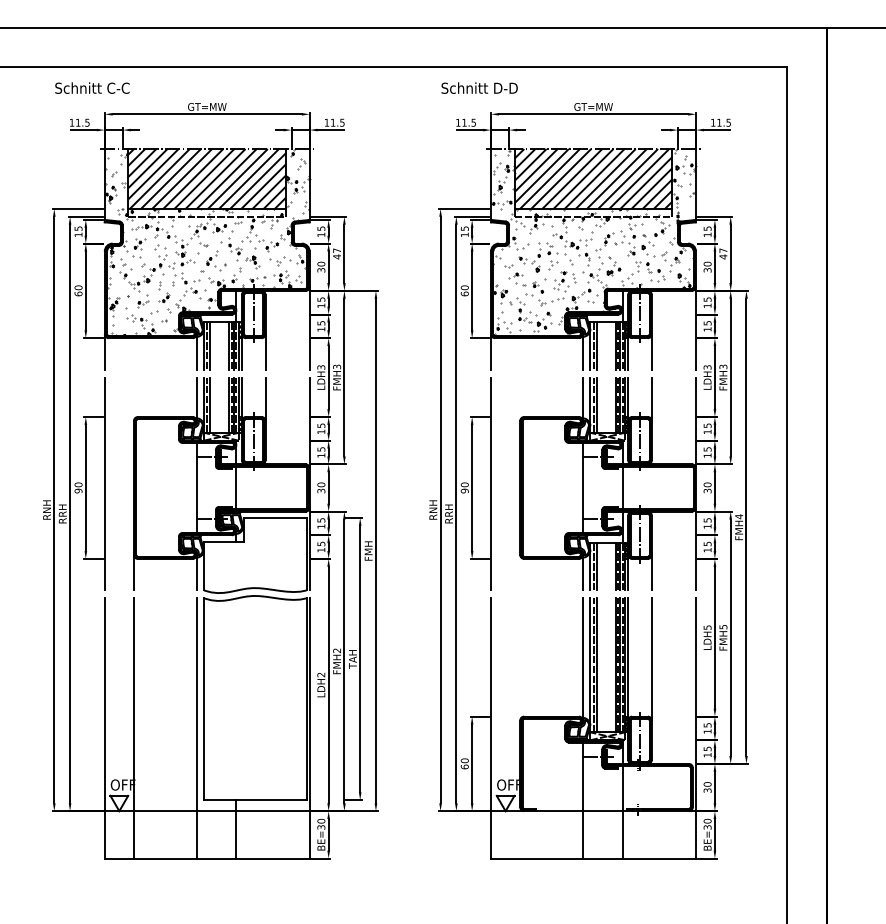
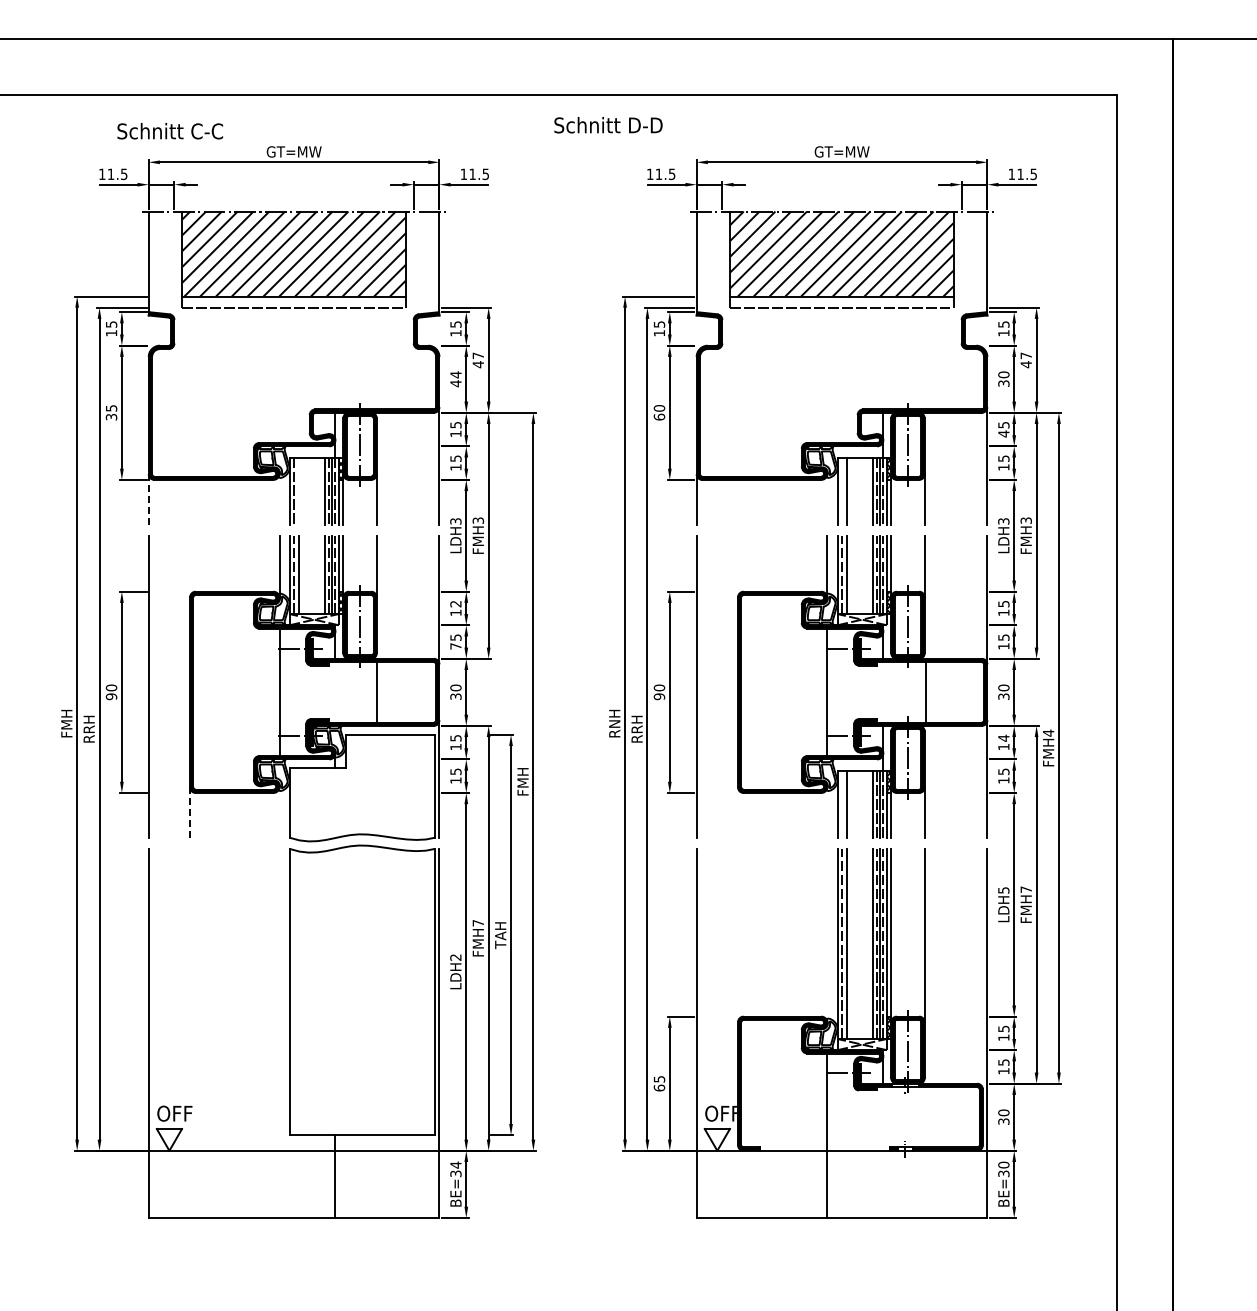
text: (91, 88) -> (169, 131), moved
text: (479, 88) -> (608, 125), moved
hatch: (206, 242) -> (293, 344), removed
hatch: (593, 242) -> (842, 343), removed
text: (321, 267) -> (455, 379), 30 -> 44
text: (78, 290) -> (111, 412), 60 -> 35
text: (707, 305) -> (1003, 433), 15 -> 45
line: (210, 345) -> (298, 490), removed
line: (593, 345) -> (842, 490), removed
line: (196, 351) -> (279, 498), removed
line: (583, 351) -> (827, 498), removed
line: (104, 352) -> (148, 499), solid -> dashed
text: (321, 426) -> (455, 604), 15 -> 12
text: (321, 455) -> (455, 646), 15 -> 75
line: (236, 488) -> (377, 692), moved
line: (622, 488) -> (926, 692), moved
text: (46, 513) -> (66, 728), RNH -> FMH
text: (707, 519) -> (1003, 737), 15 -> 14
line: (593, 566) -> (842, 803), removed
line: (196, 571) -> (279, 811), removed
line: (583, 571) -> (827, 811), removed
line: (134, 573) -> (190, 813), solid -> dashed
text: (722, 626) -> (1025, 889), FMH5 -> FMH7
text: (336, 650) -> (477, 923), FMH2 -> FMH7
line: (583, 659) -> (827, 935), removed
line: (134, 727) -> (190, 1032), removed
line: (196, 727) -> (279, 1032), removed
text: (464, 760) -> (659, 1078), 60 -> 65
line: (622, 812) -> (883, 1152), removed
text: (321, 820) -> (455, 1164), BE=30 -> BE=34

